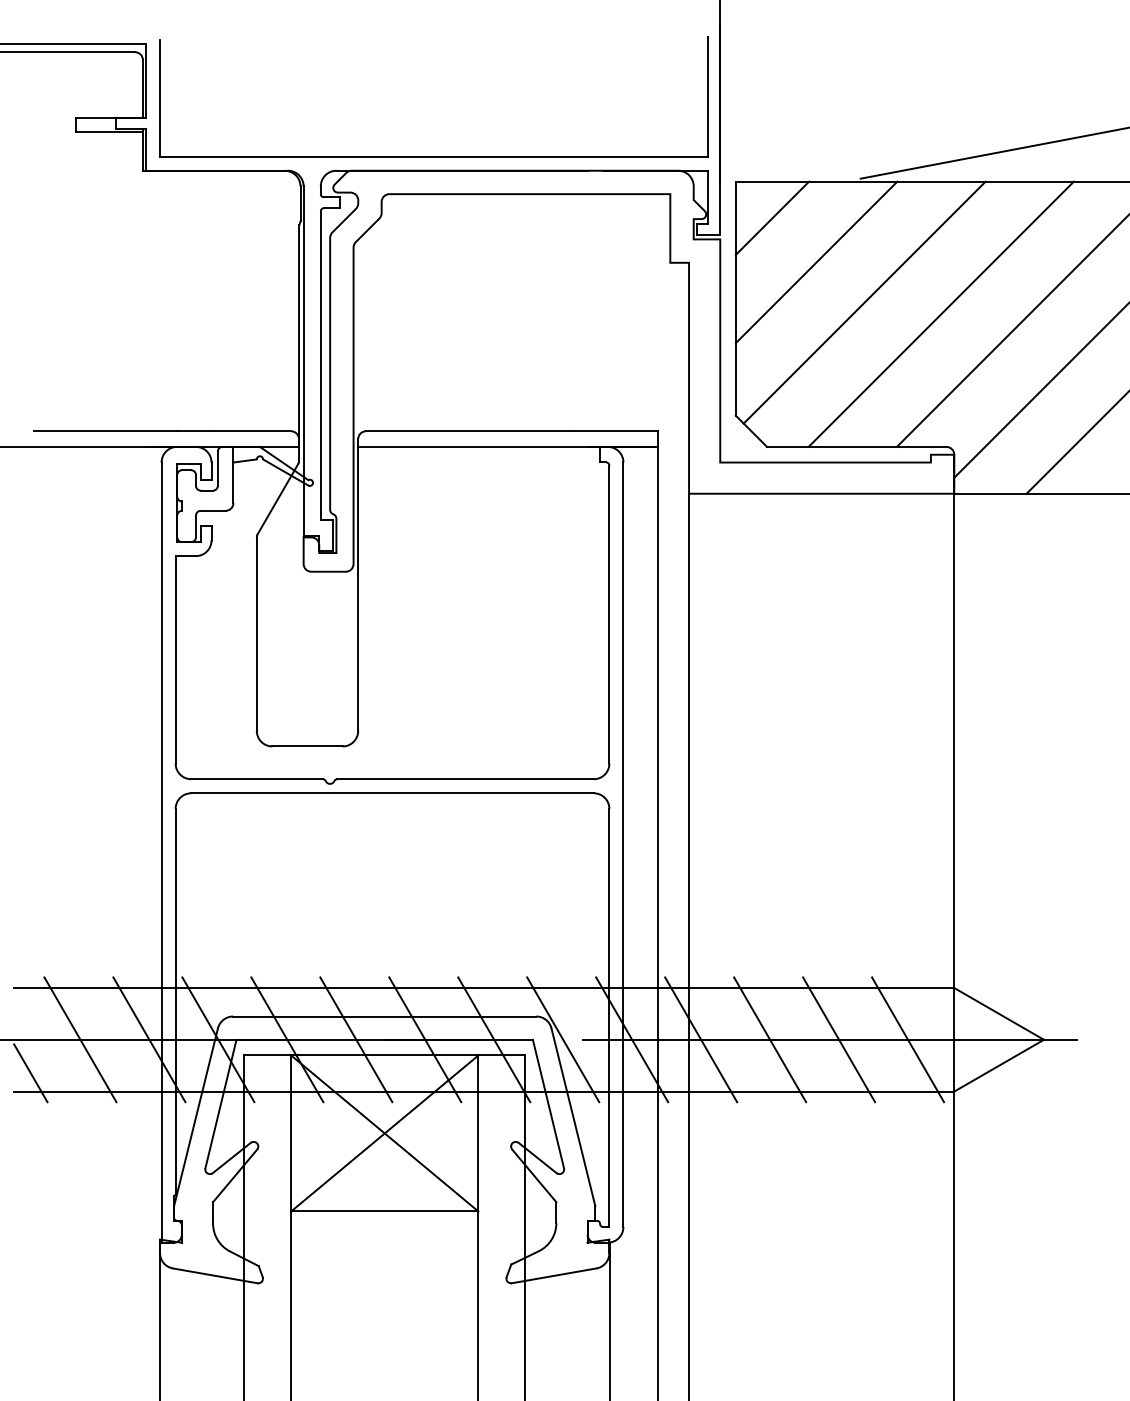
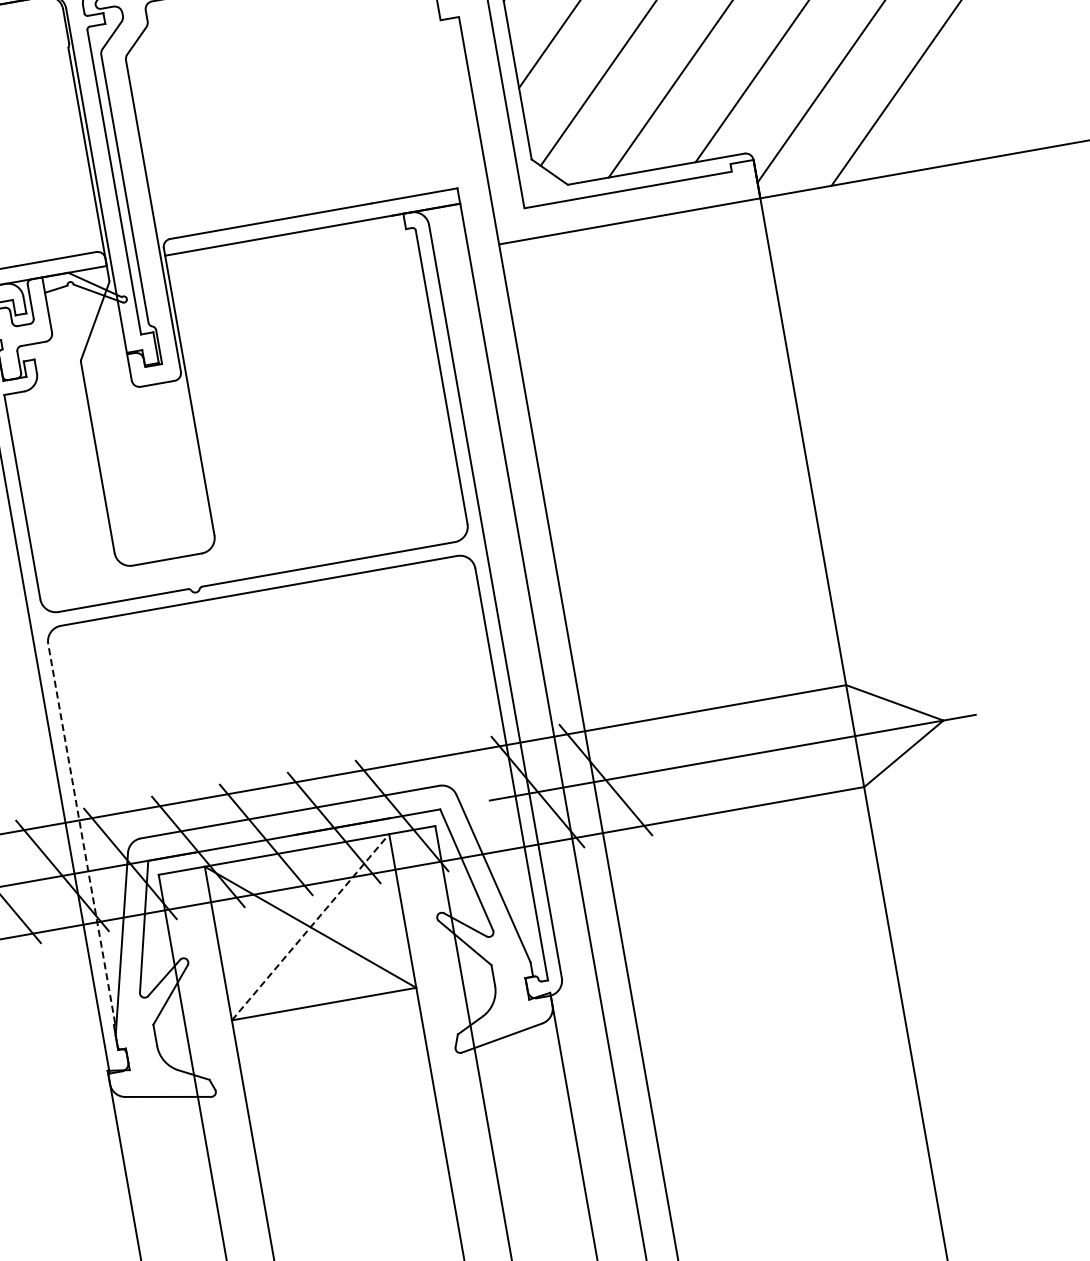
line: (175, 1001) -> (81, 833), solid -> dashed
line: (563, 1039) -> (470, 803), removed
line: (770, 1039) -> (674, 767), removed
line: (839, 1039) -> (742, 755), removed
line: (908, 1039) -> (810, 743), removed
line: (384, 1133) -> (310, 927), solid -> dashed

